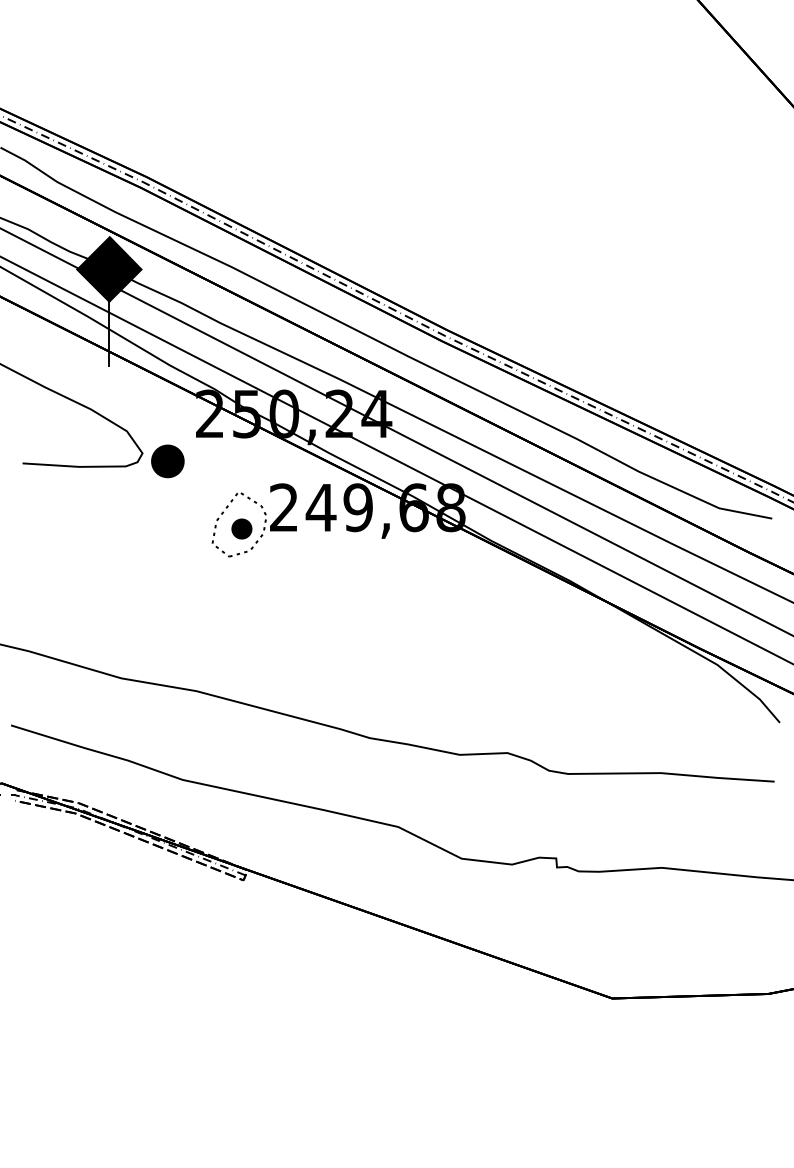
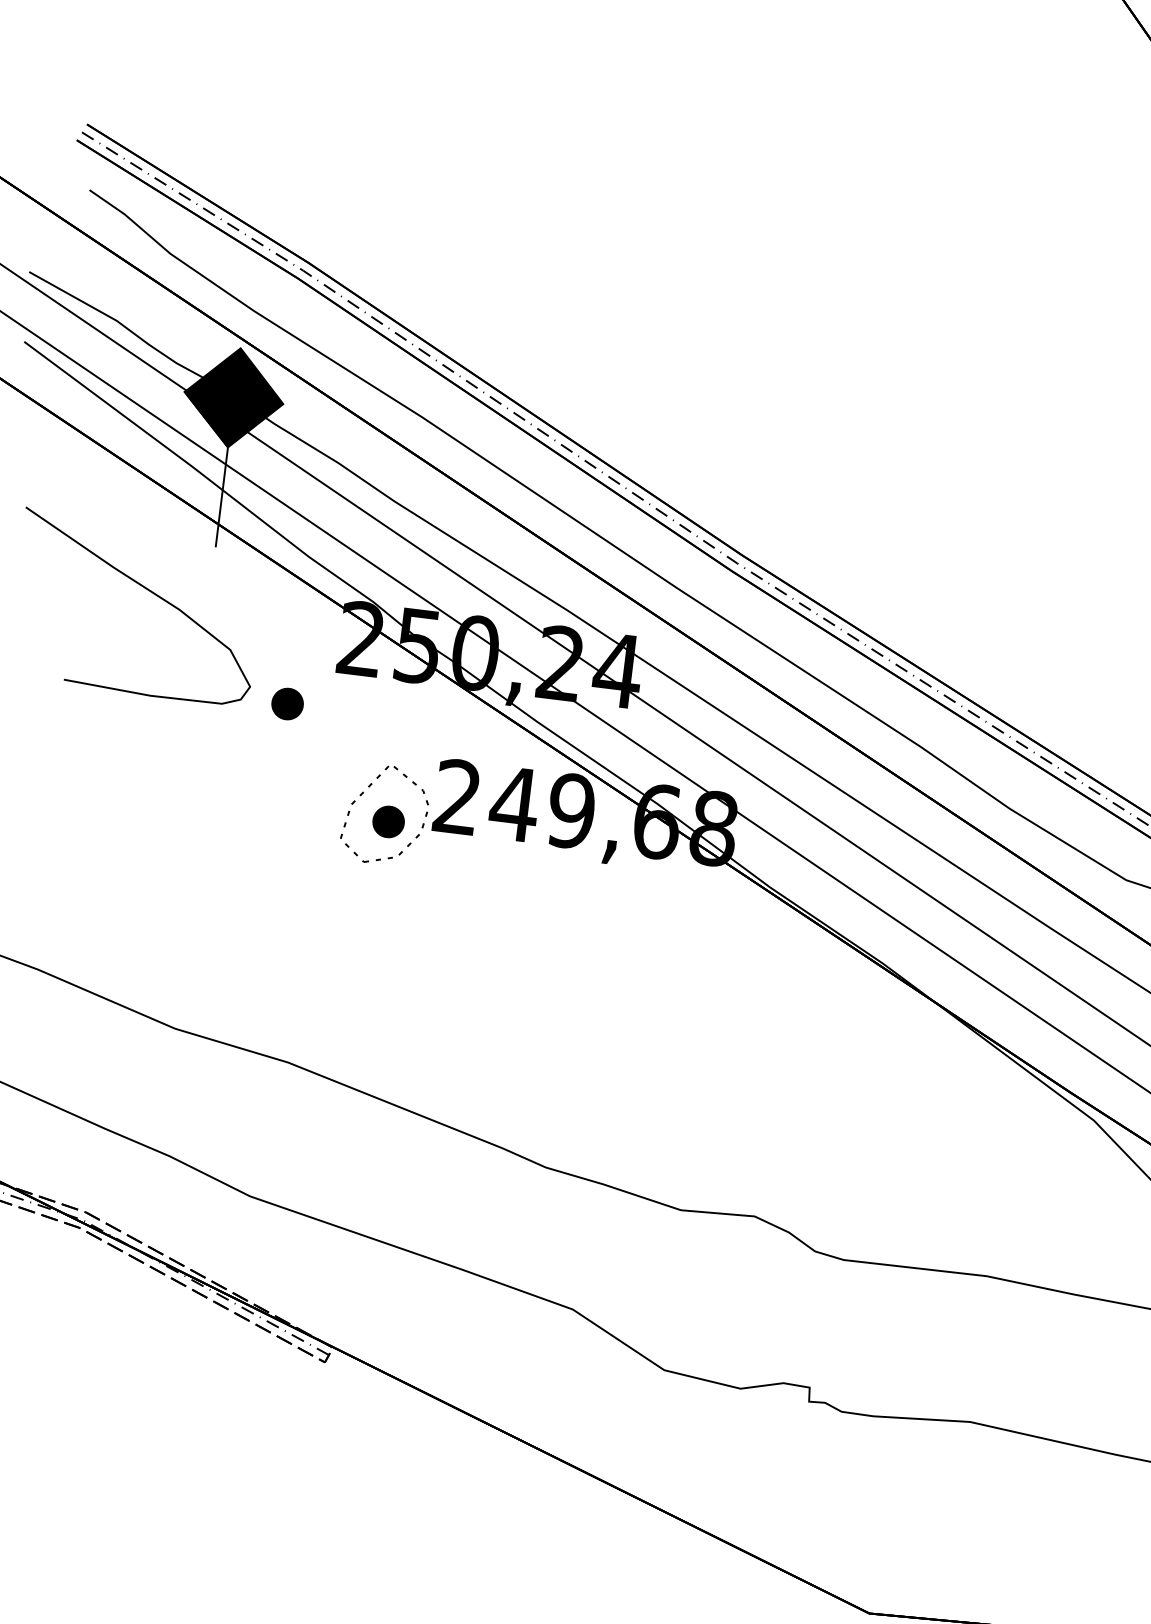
part: (167, 461) -> (286, 704), size x0.62

